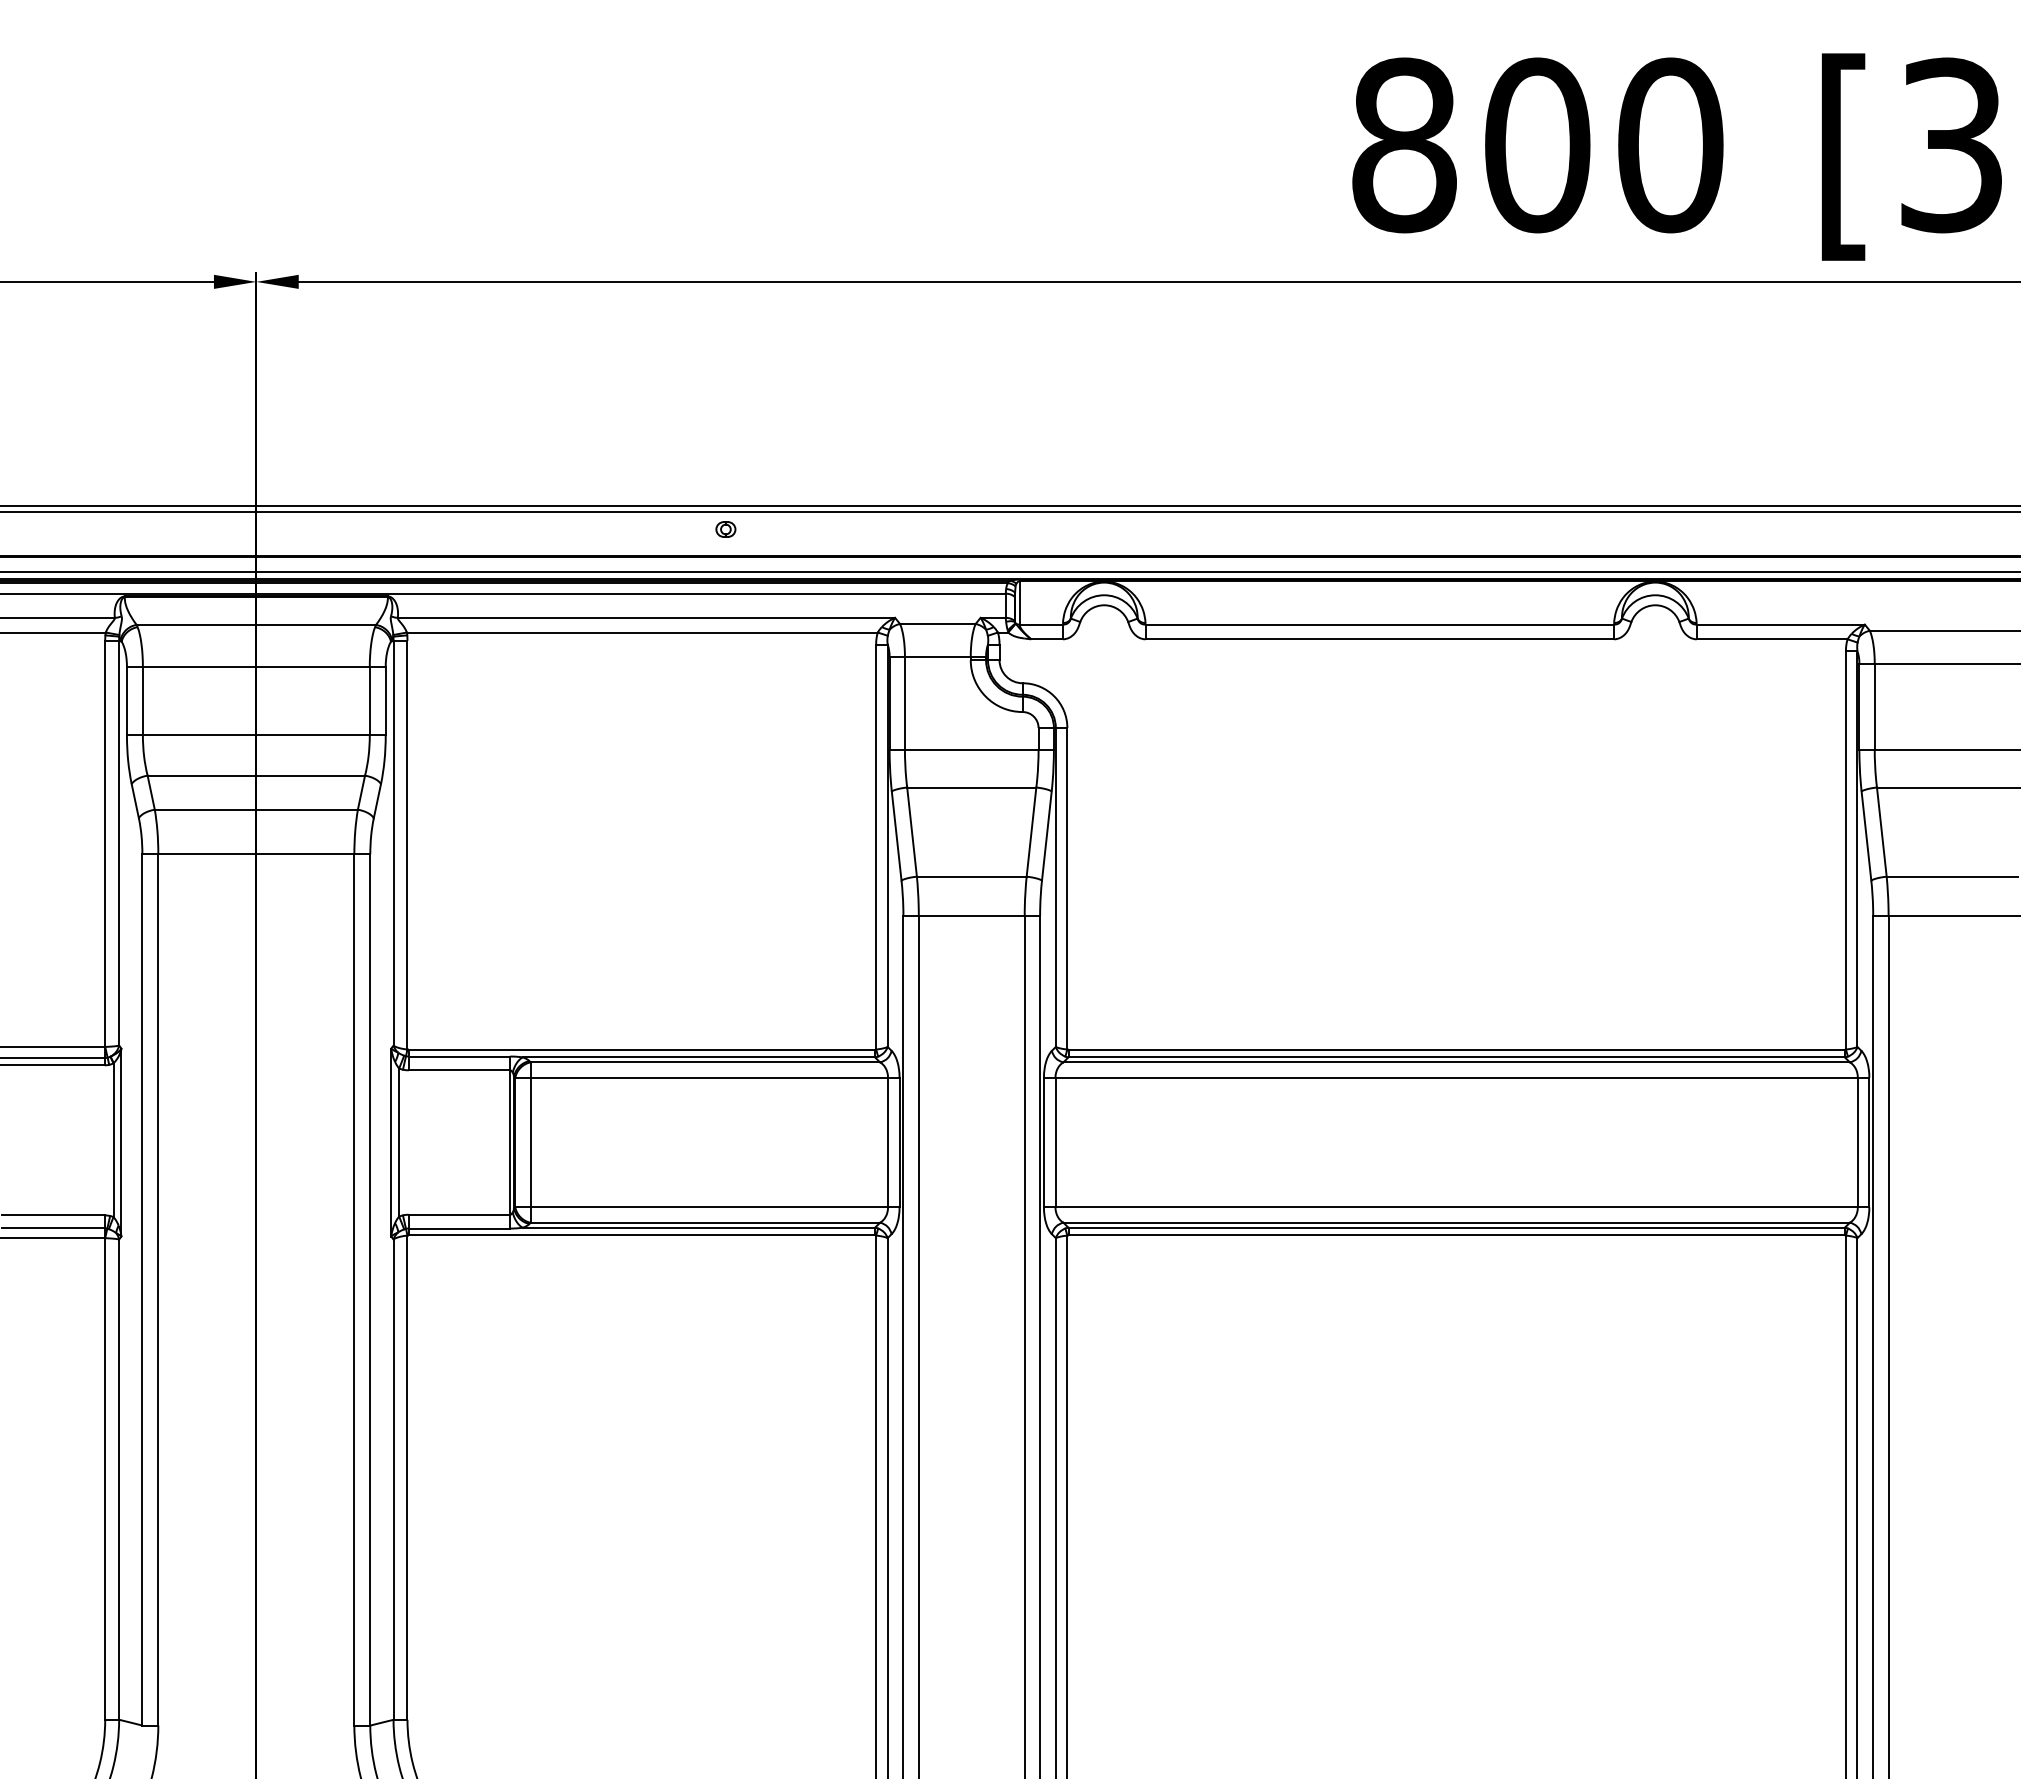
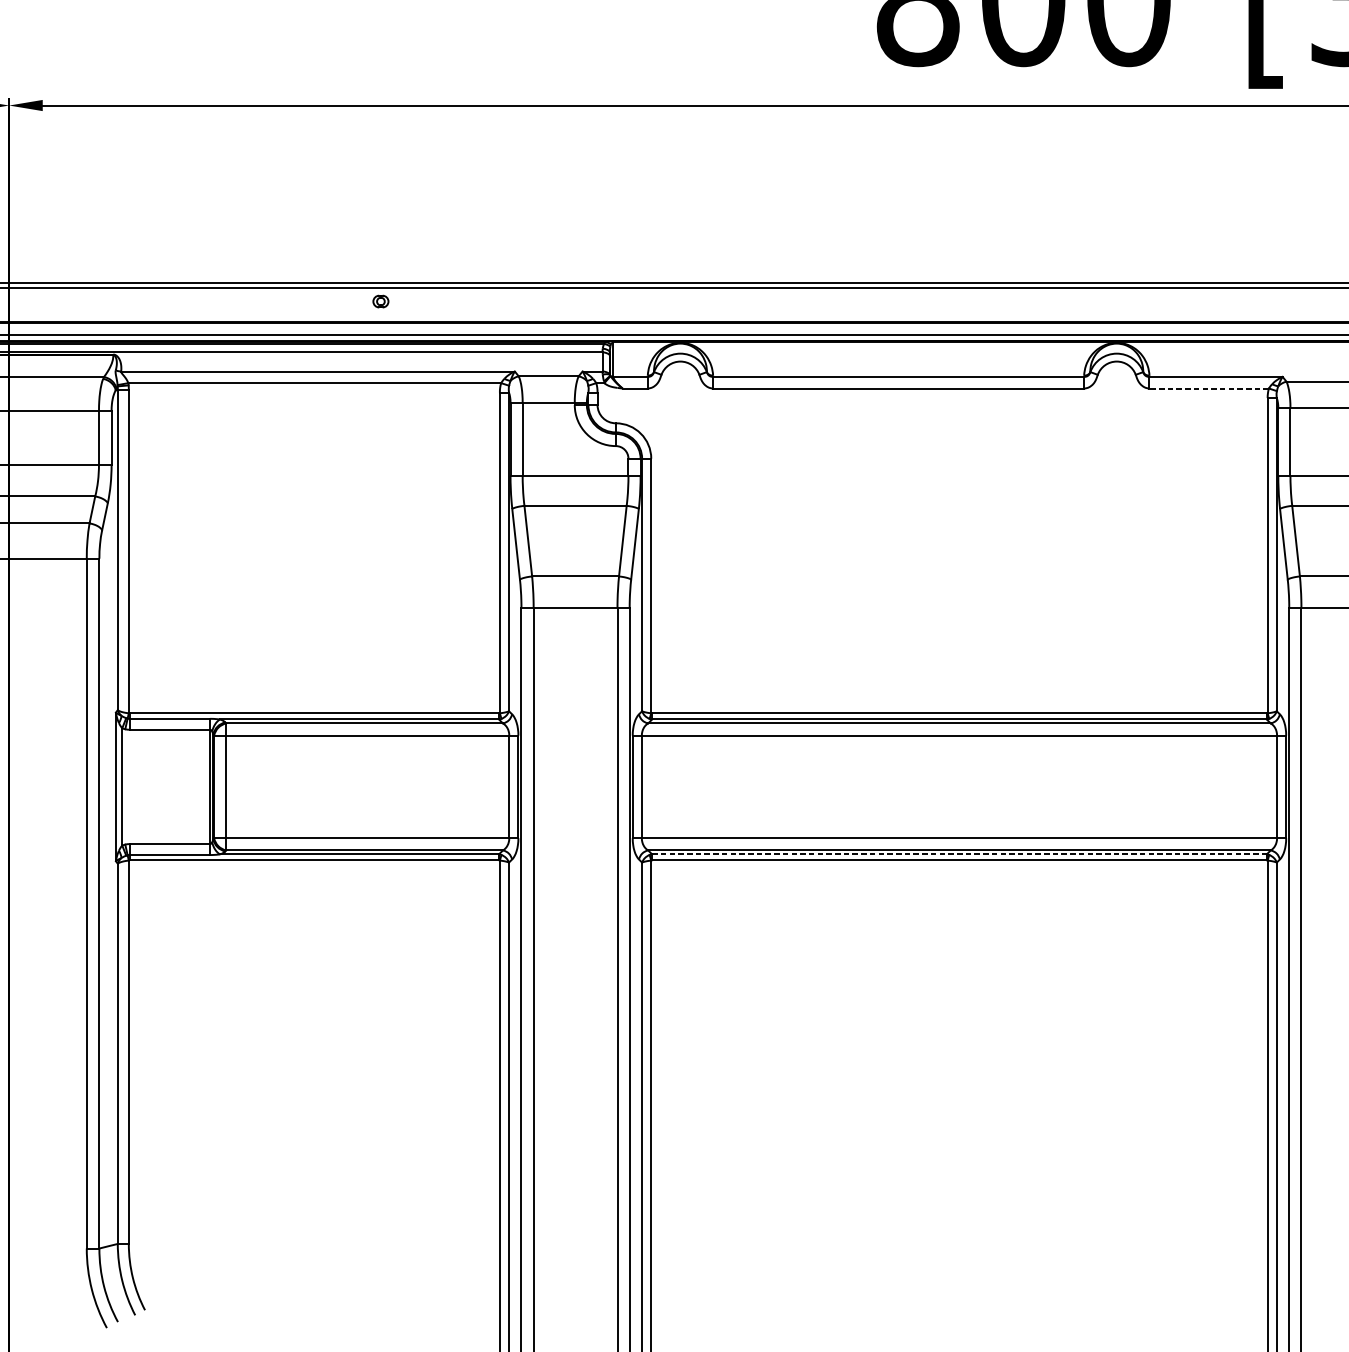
line: (1771, 639) -> (1208, 388), solid -> dashed
line: (1457, 1227) -> (960, 854), solid -> dashed

